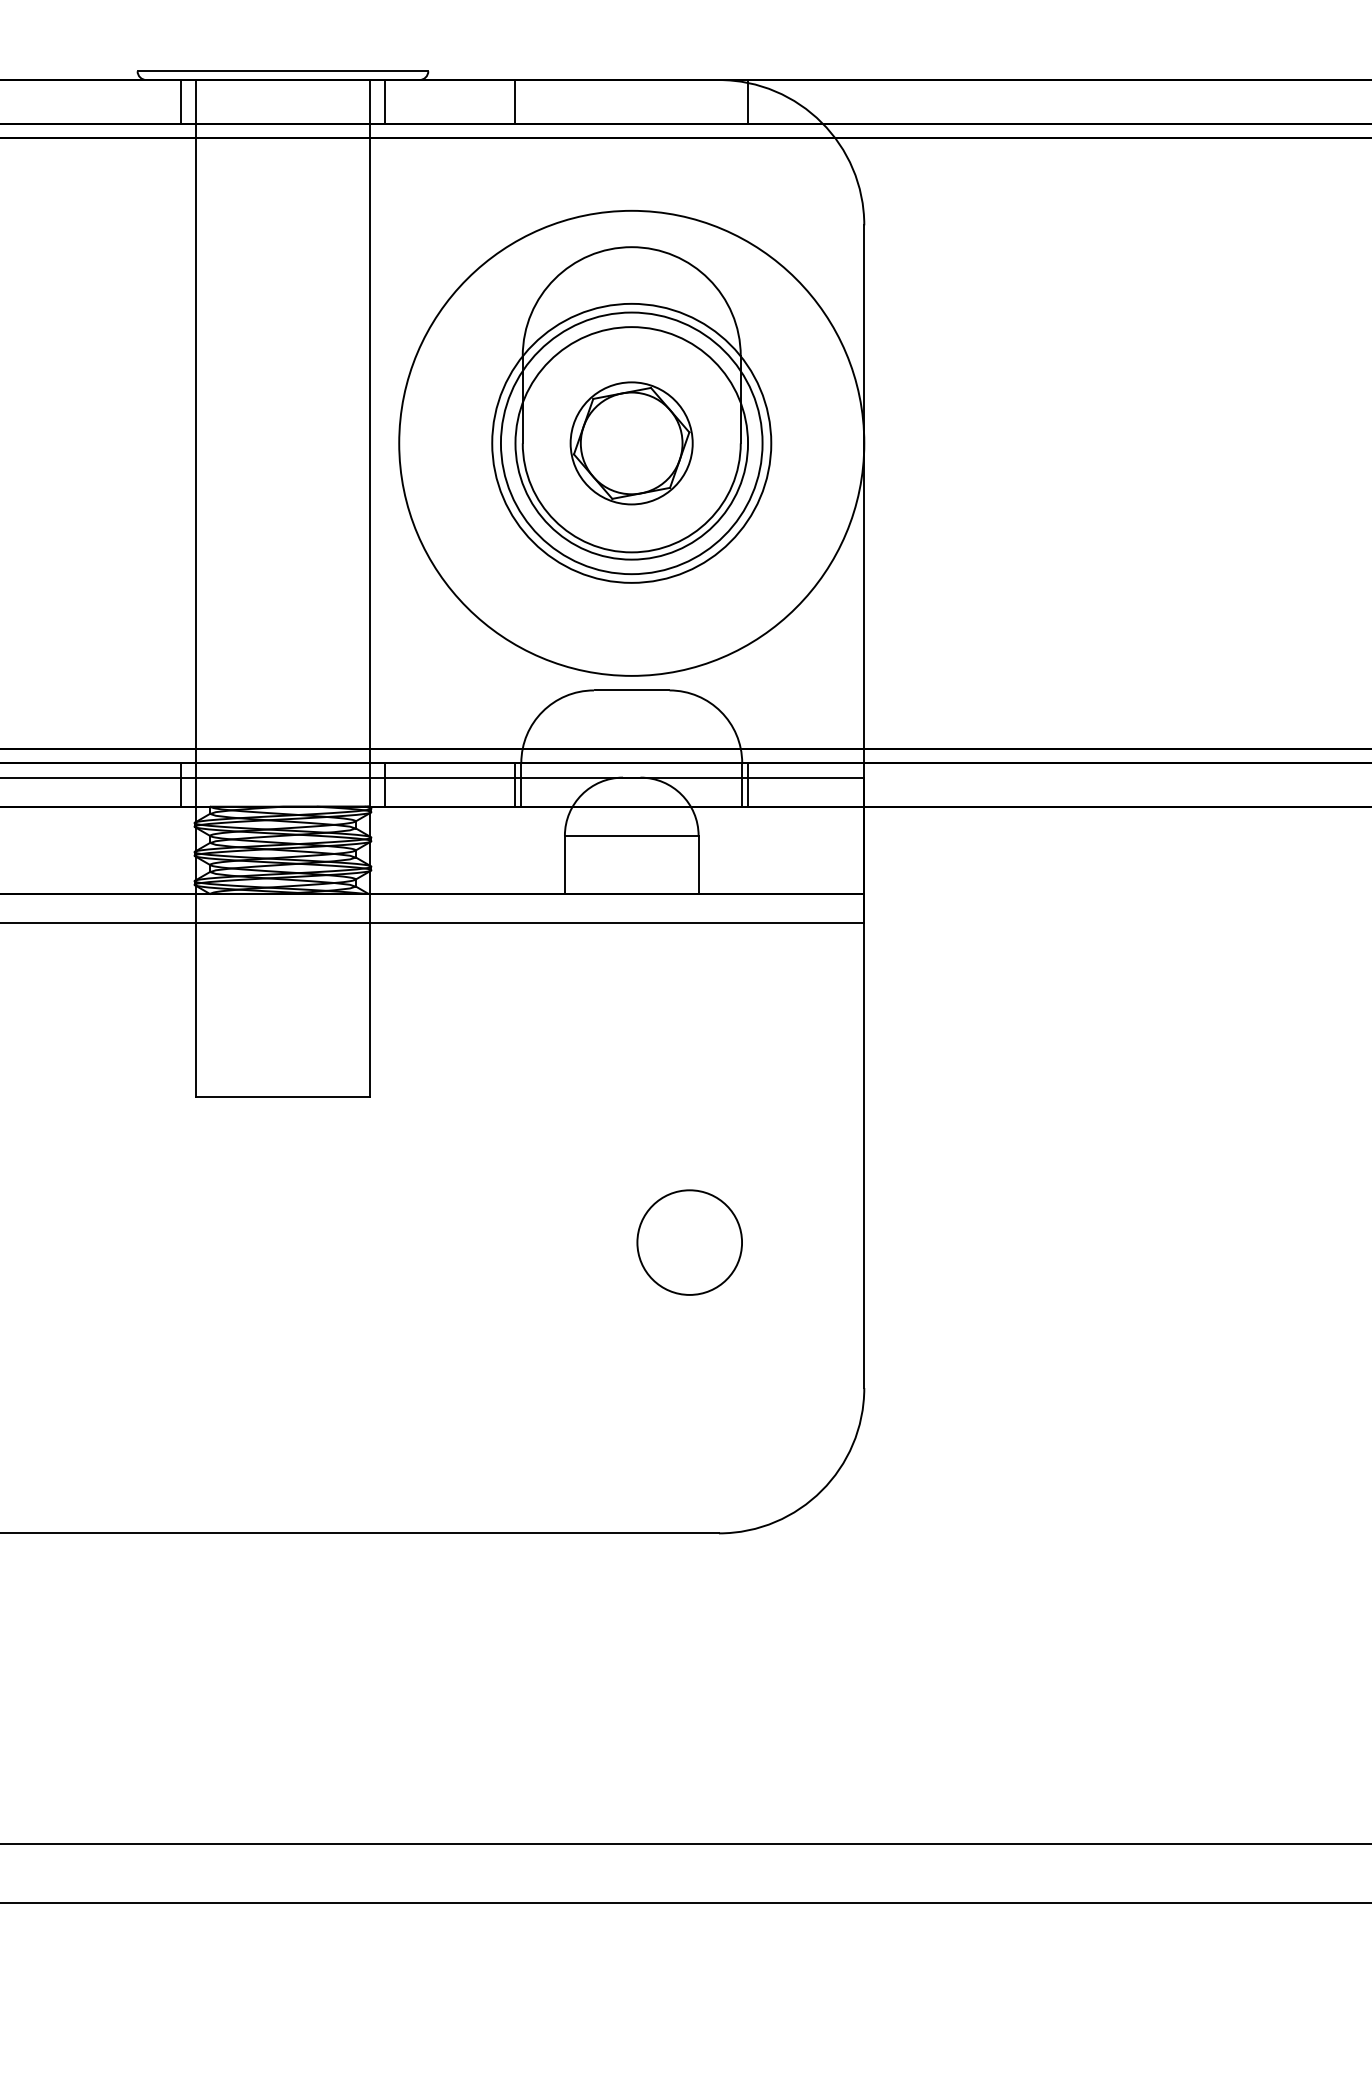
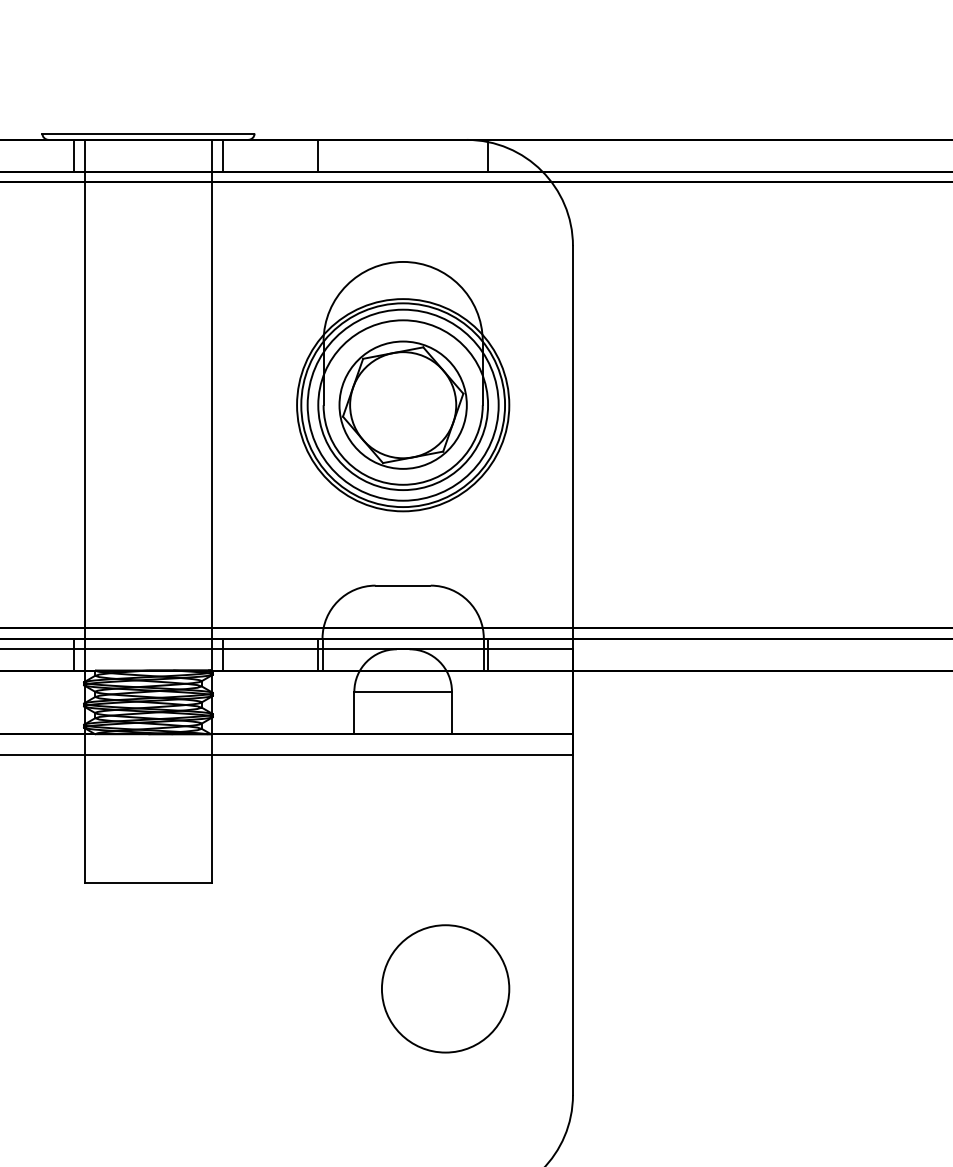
circle: (631, 443) -> (402, 405), size x0.62
part: (631, 443) -> (402, 405), size x1.43
circle: (689, 1242) -> (445, 988), size x1.67

